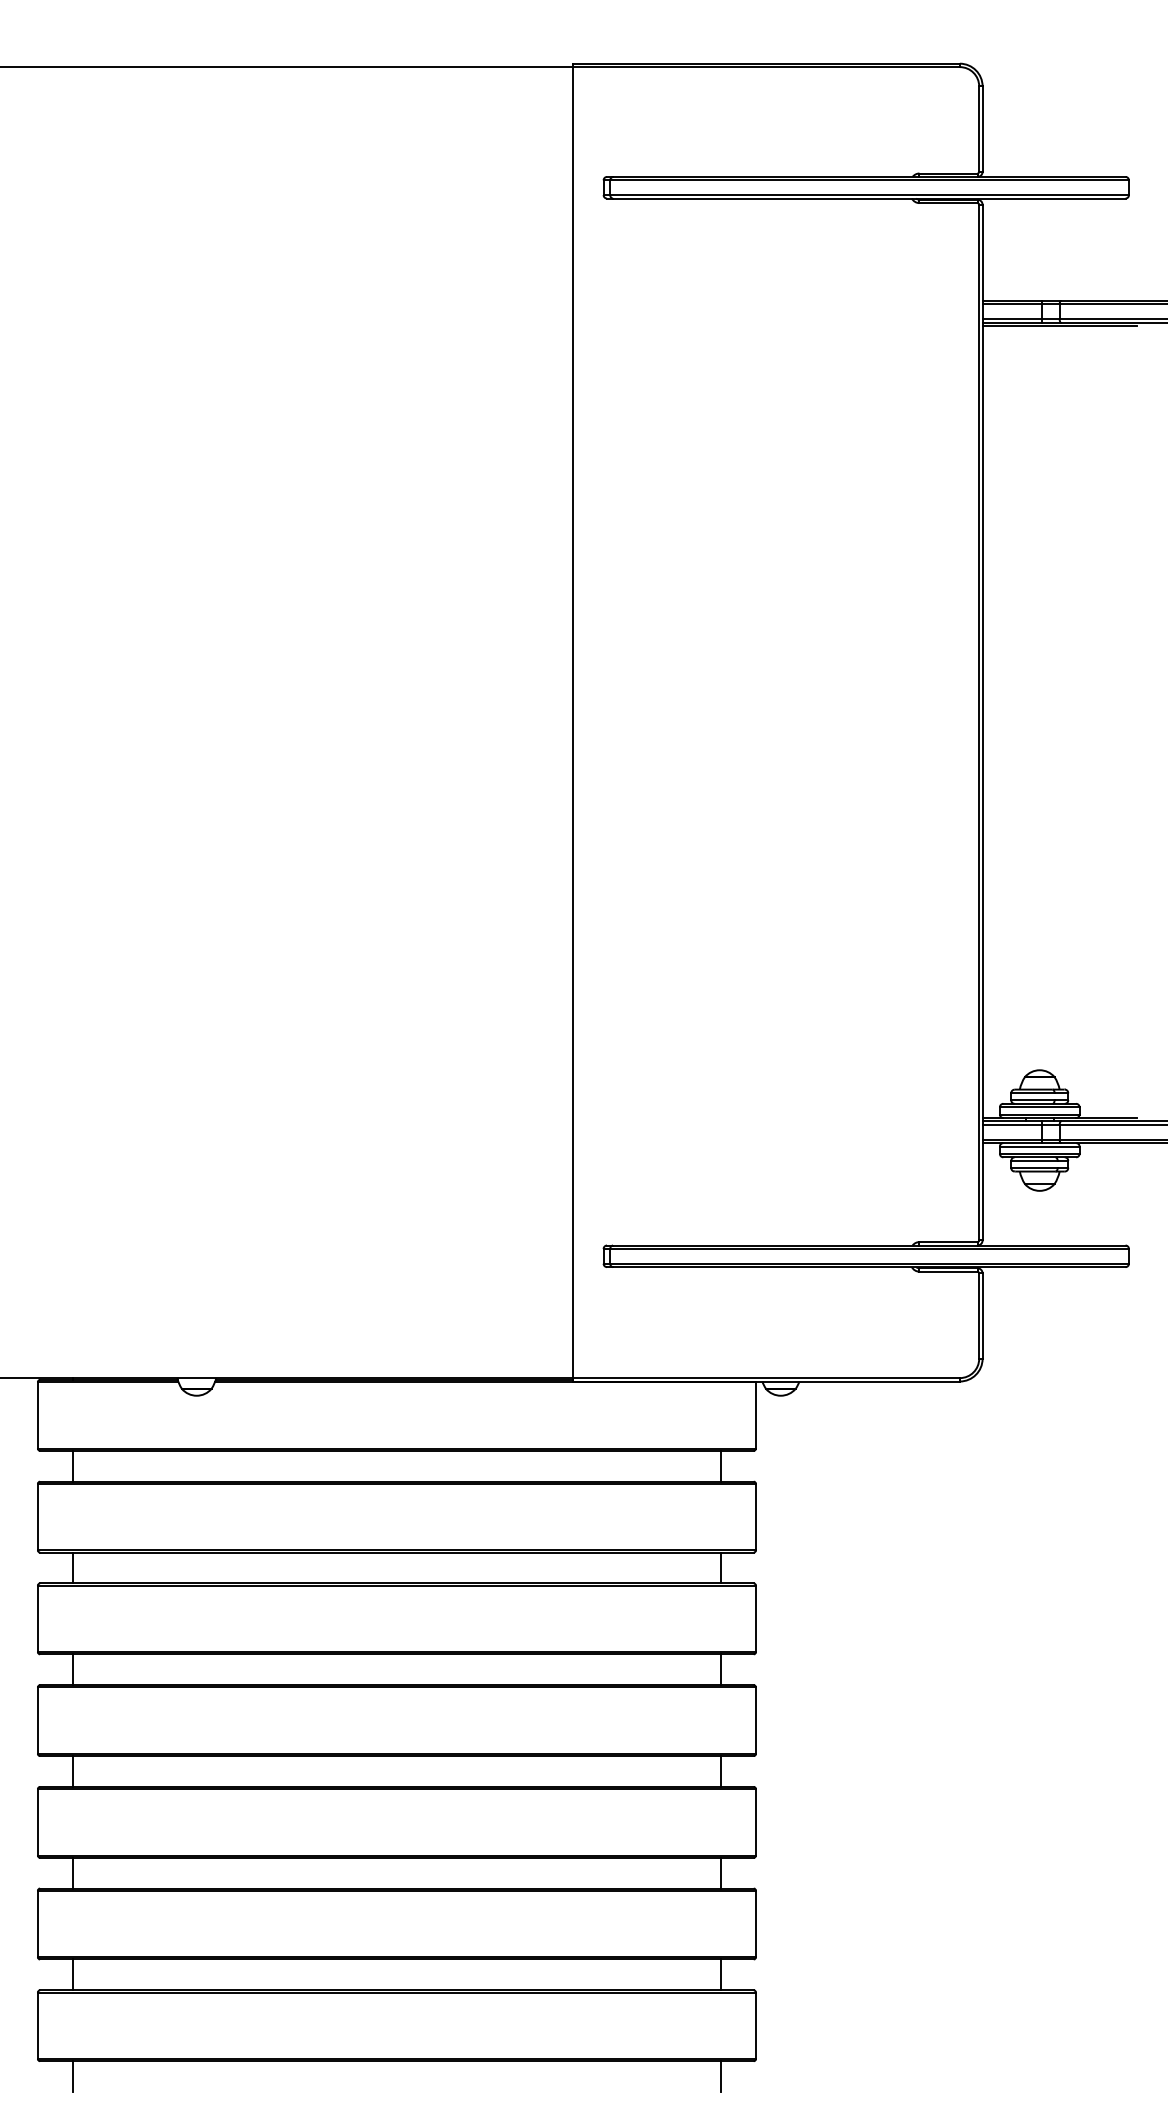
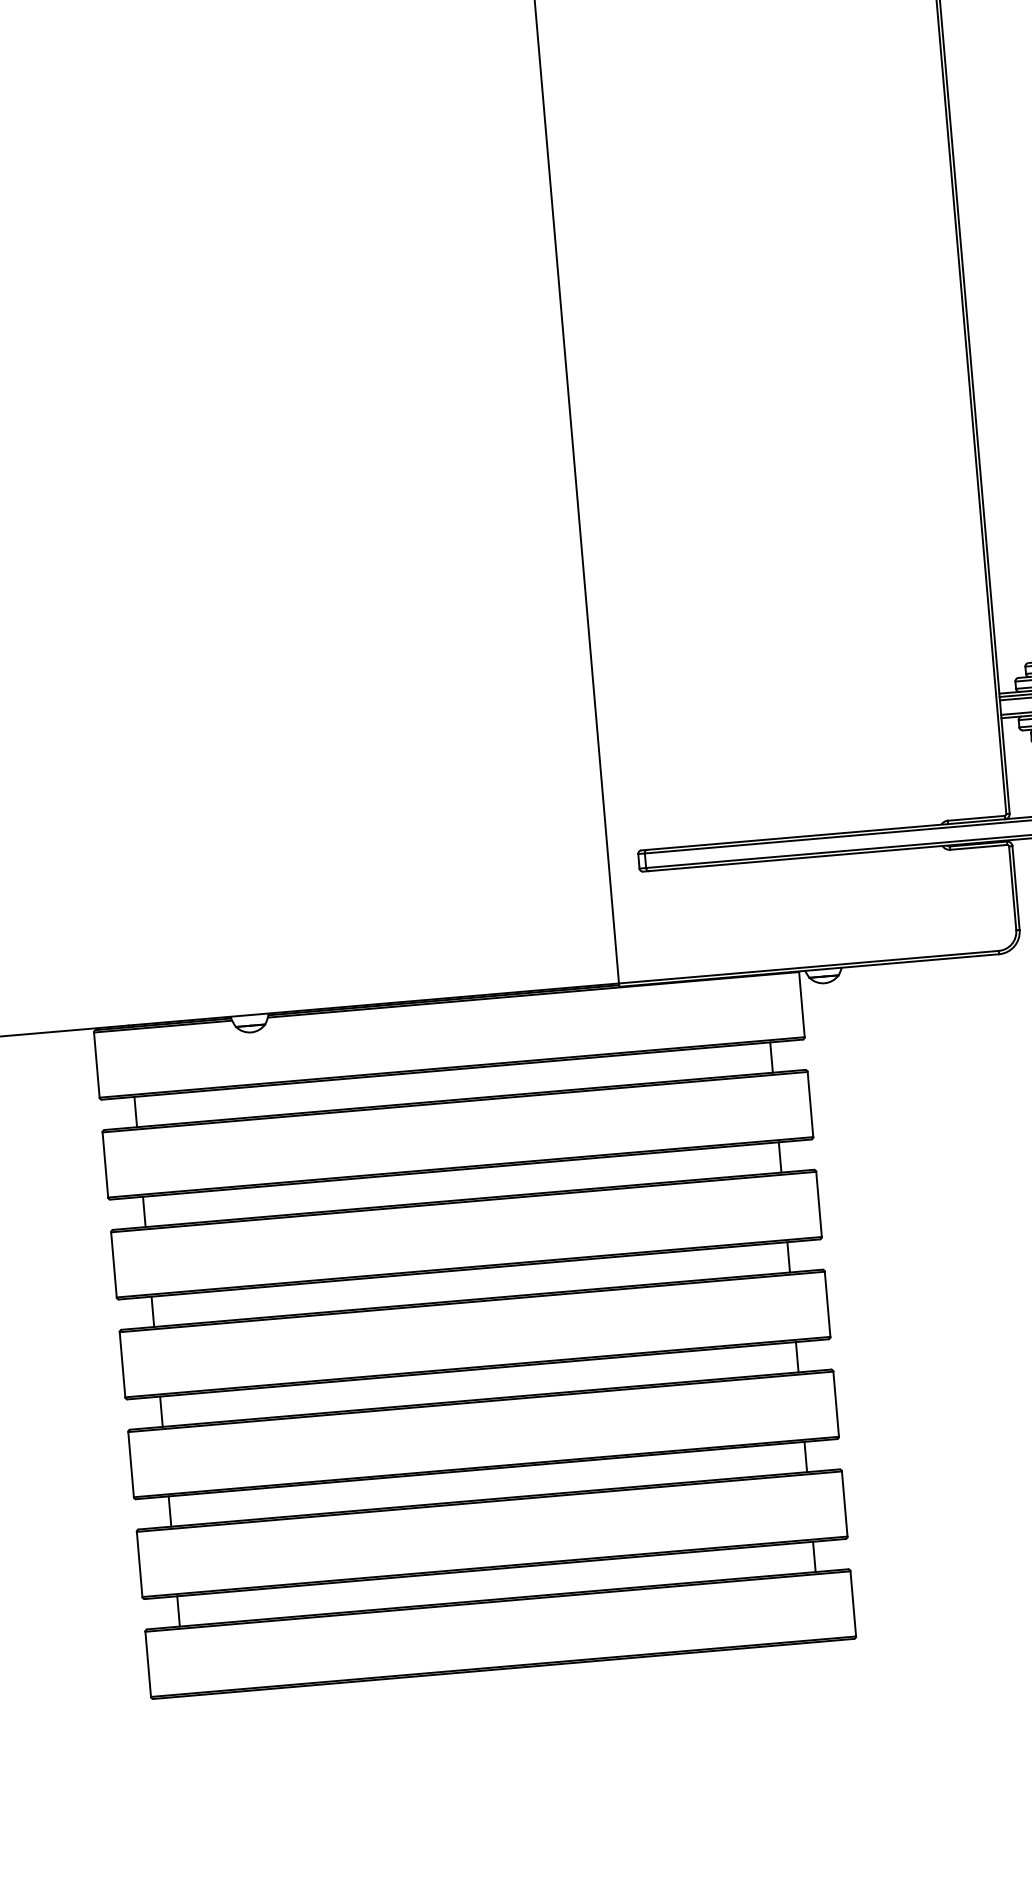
line: (73, 2076) -> (187, 1711), removed
line: (720, 2076) -> (822, 1656), removed

